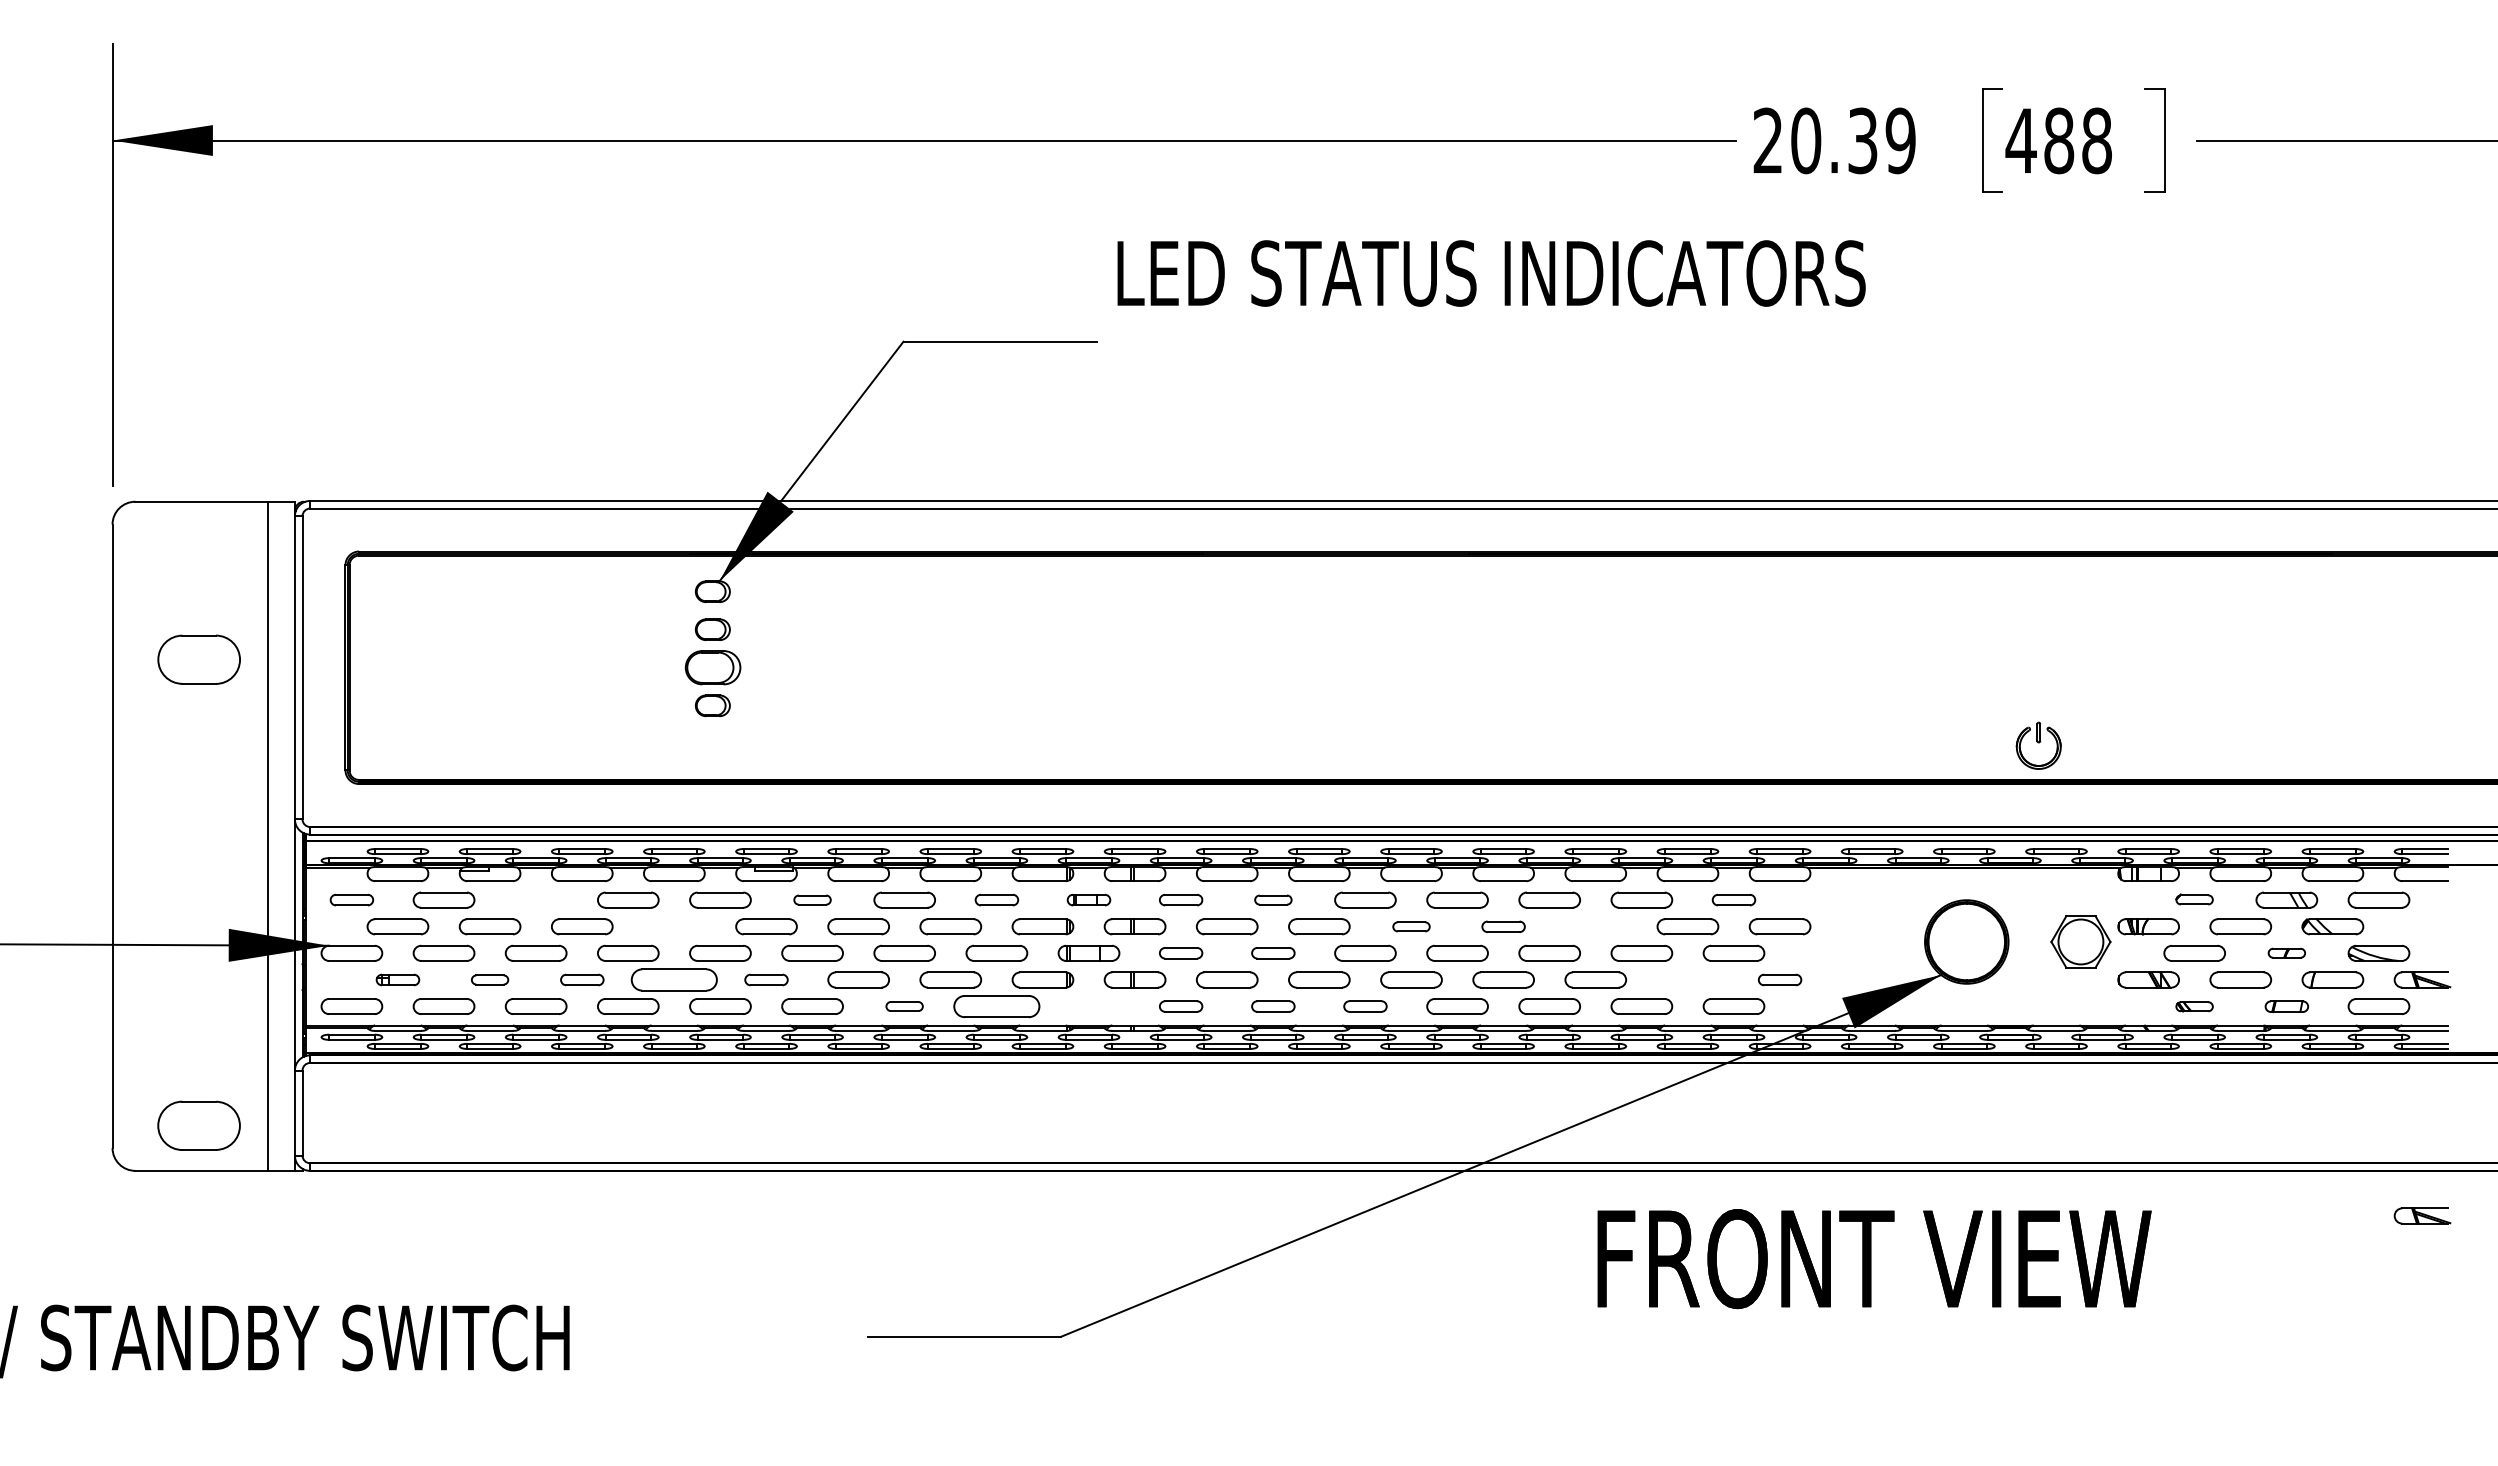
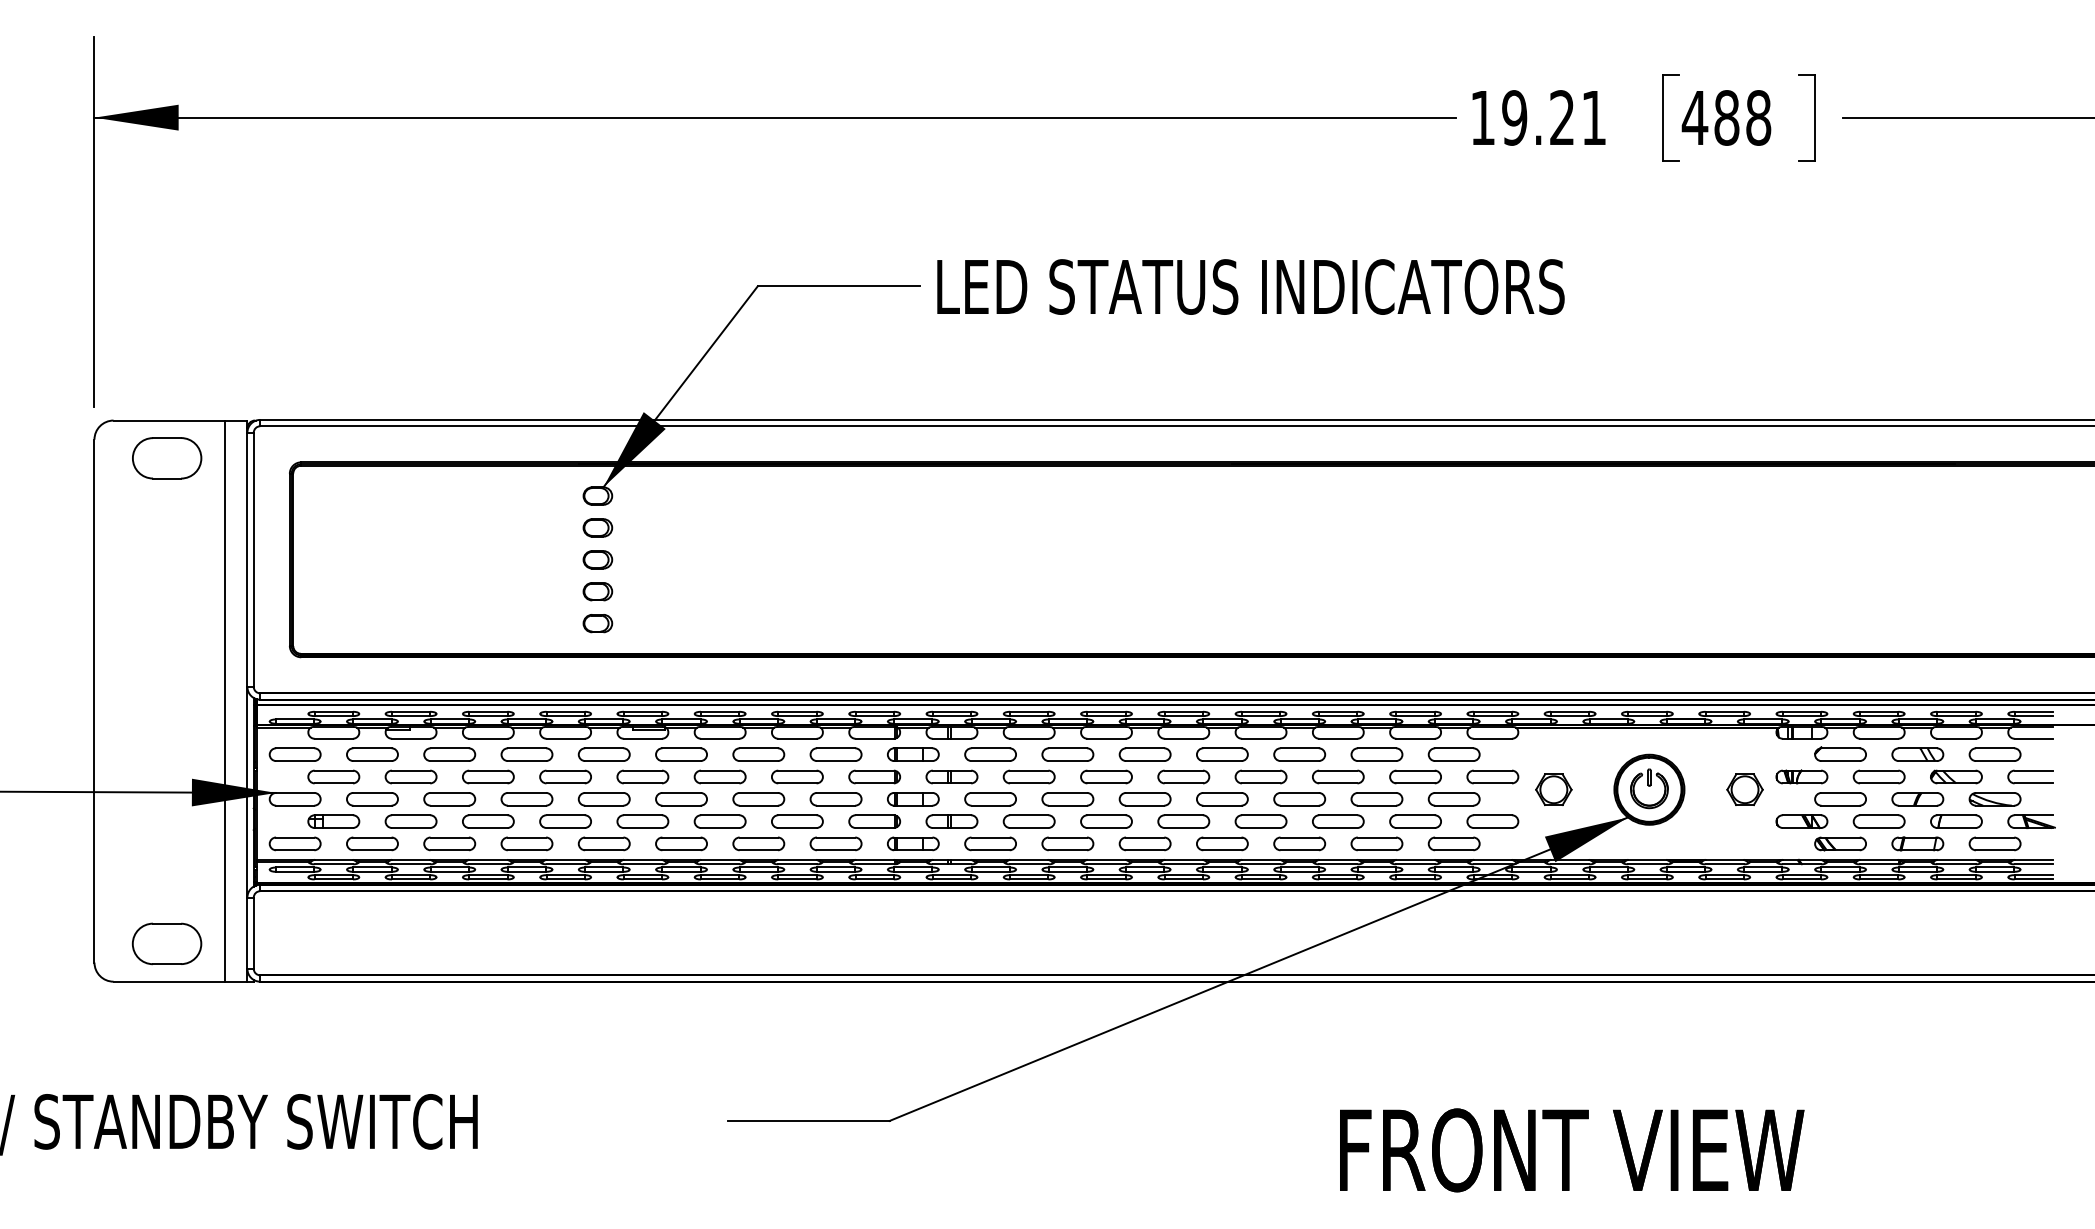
text: (1834, 140) -> (1538, 117), 20.39 -> 19.21
text: (1491, 273) -> (1250, 287), moved
part: (198, 659) -> (166, 458), moved
part: (712, 667) -> (597, 559), size x0.62
part: (712, 743) -> (597, 623), added
part: (2038, 745) -> (1649, 788), moved
part: (351, 899) -> (294, 754), size x1.43
part: (535, 899) -> (449, 754), added
part: (812, 899) -> (681, 754), size x1.67
part: (996, 899) -> (835, 754), size x1.43
part: (1088, 899) -> (912, 754), size x1.43
part: (1180, 899) -> (990, 754), size x1.43
part: (1273, 899) -> (1068, 754), size x1.67
part: (1733, 899) -> (1453, 754), size x1.43
part: (2194, 899) -> (1840, 754), size x1.67
part: (2420, 919) -> (2029, 770), added
part: (674, 926) -> (565, 776), added
part: (1411, 926) -> (1183, 776), size x1.67
part: (1503, 926) -> (1260, 776), size x1.43
part: (1595, 926) -> (1338, 776), added
part: (1852, 941) -> (1553, 789), added
part: (2080, 941) -> (1744, 789), size x0.71
part: (1180, 952) -> (990, 798), size x1.43
part: (1273, 952) -> (1068, 798), size x1.43
part: (2286, 952) -> (1917, 798), size x1.67
part: (397, 979) -> (333, 821), size x1.43
part: (489, 979) -> (410, 821), size x1.67
part: (582, 979) -> (488, 821), size x1.43
part: (674, 979) -> (565, 821), size x0.71
part: (766, 979) -> (642, 821), size x1.43
part: (1687, 979) -> (1415, 821), added
part: (1779, 979) -> (1492, 821), size x1.43
part: (904, 1006) -> (758, 843), size x1.67
part: (996, 1006) -> (835, 843), size x0.71
part: (1088, 1006) -> (912, 843), added
part: (1180, 1006) -> (990, 843), size x1.43
part: (1273, 1006) -> (1068, 843), size x1.43
part: (1365, 1006) -> (1145, 843), size x1.43
part: (2194, 1006) -> (1840, 843), size x1.67
part: (2286, 1006) -> (1917, 843), size x1.43
part: (2422, 1215) -> (2031, 1019), removed
text: (1874, 1259) -> (1572, 1150), moved

